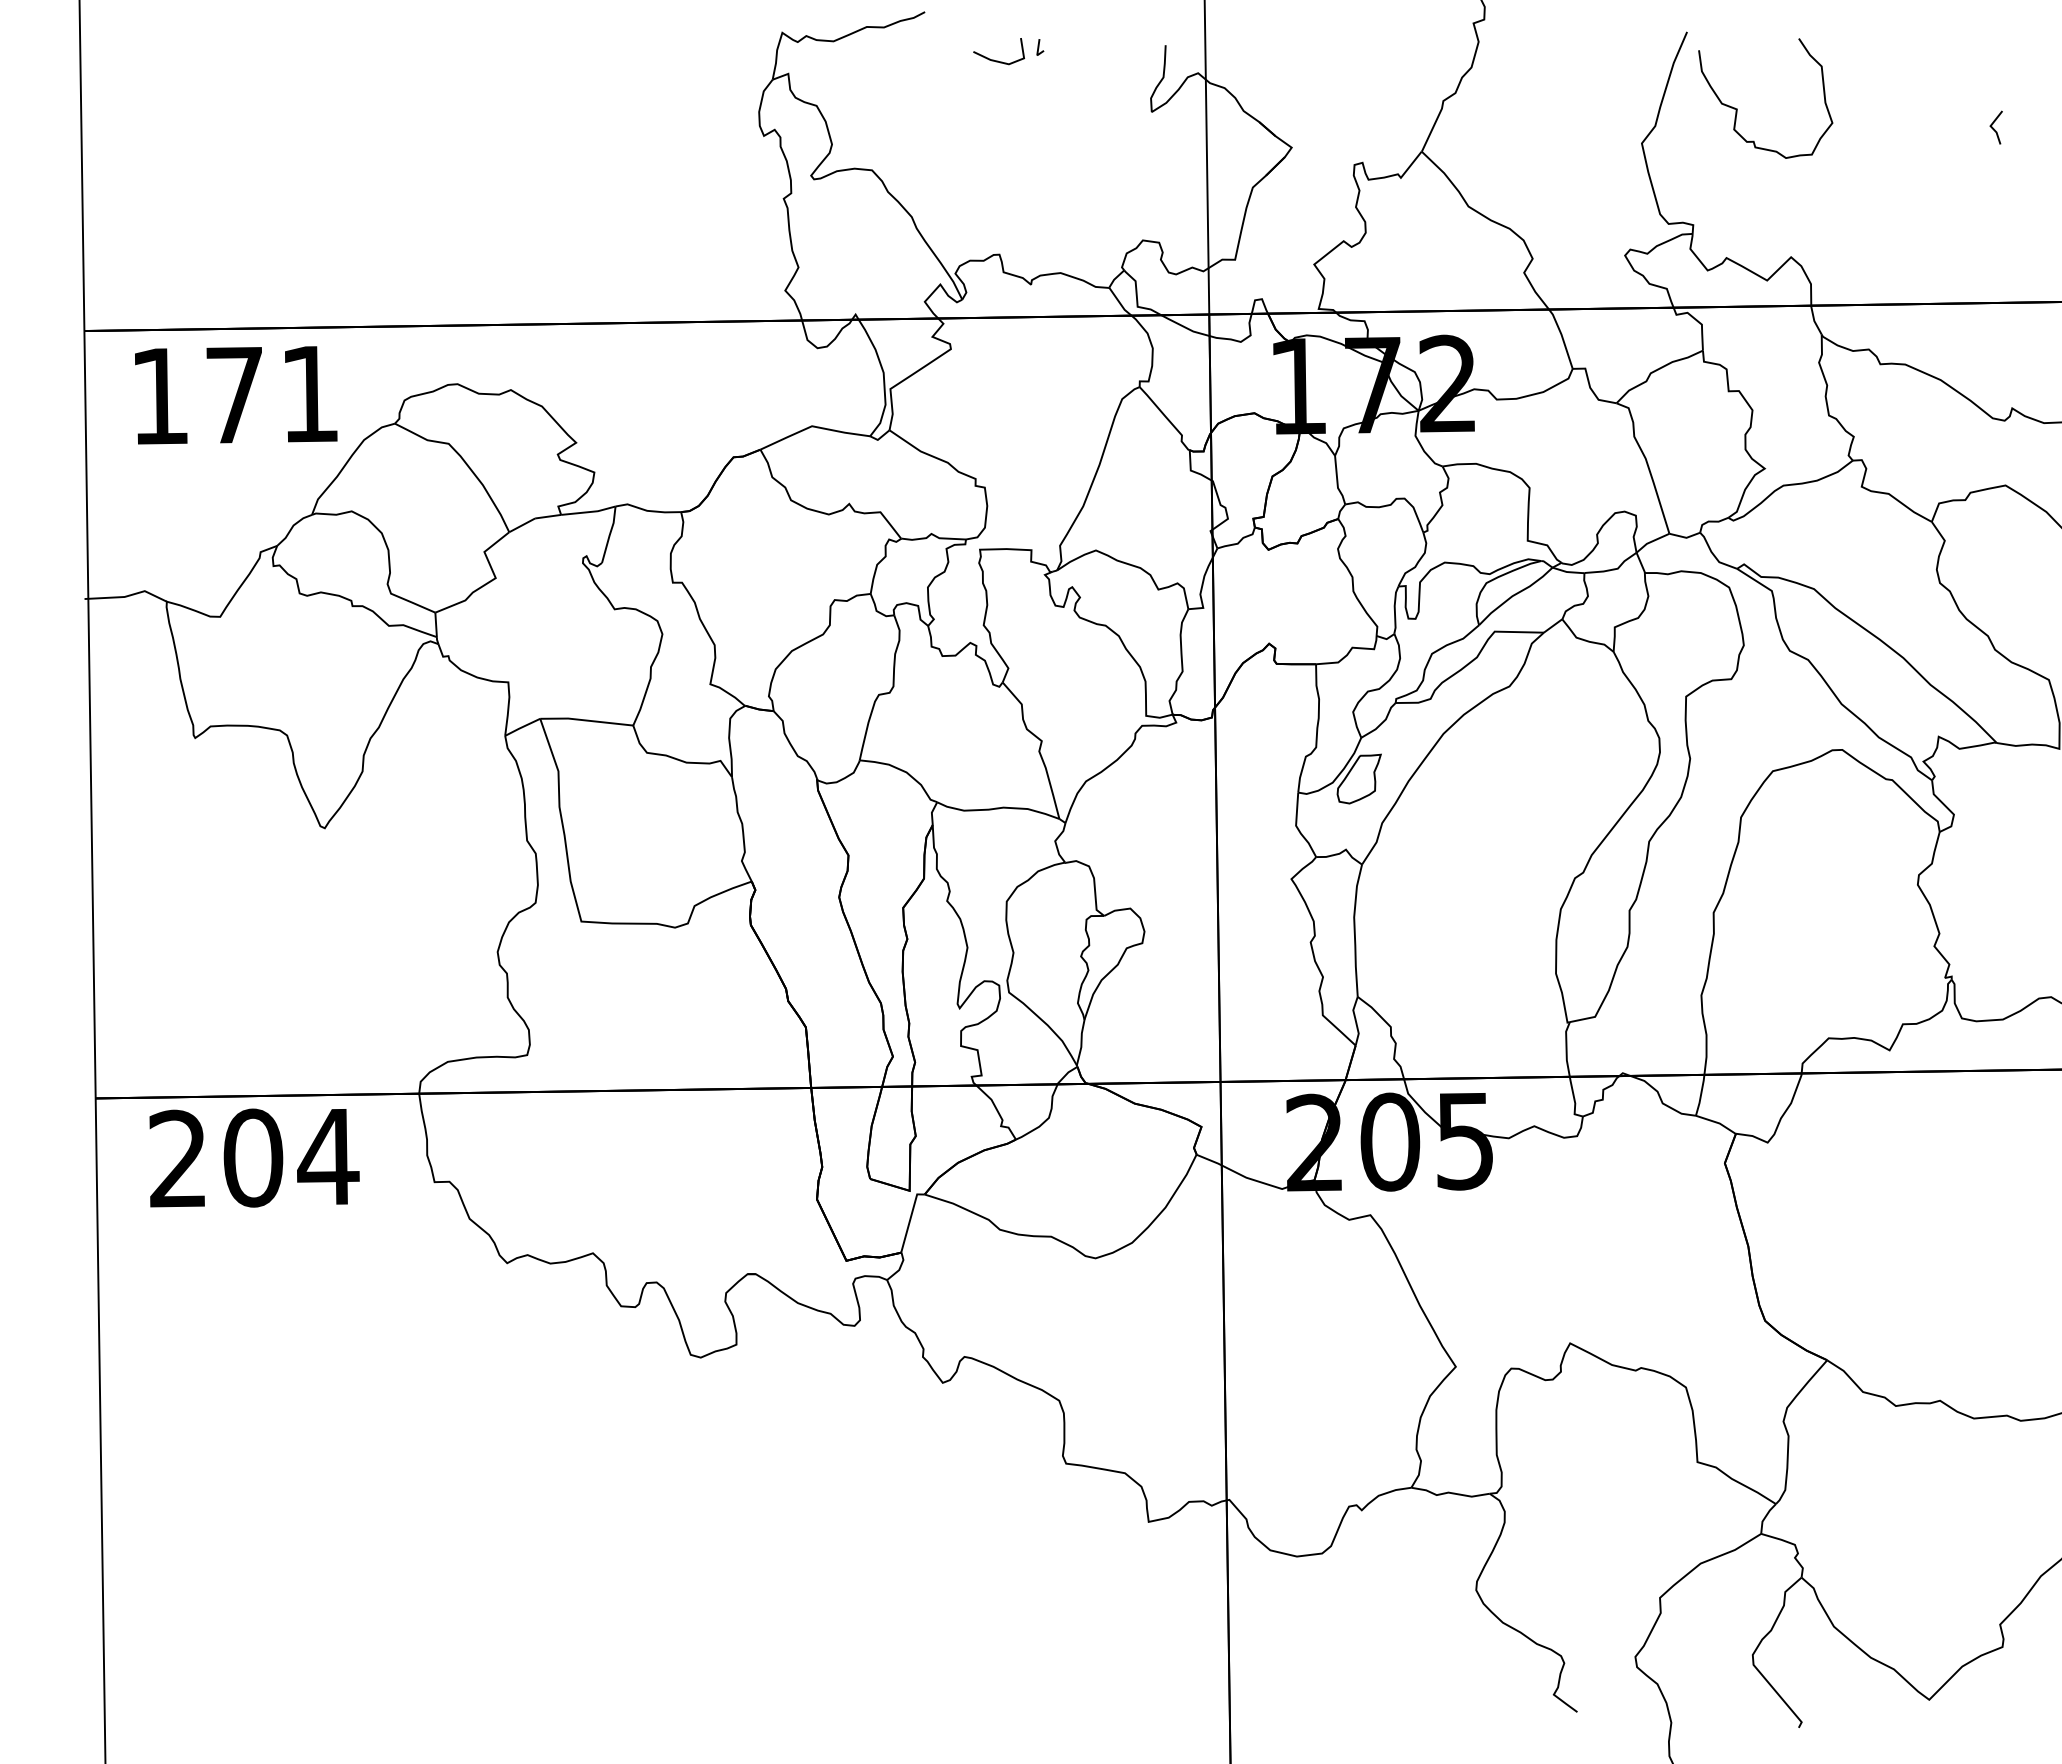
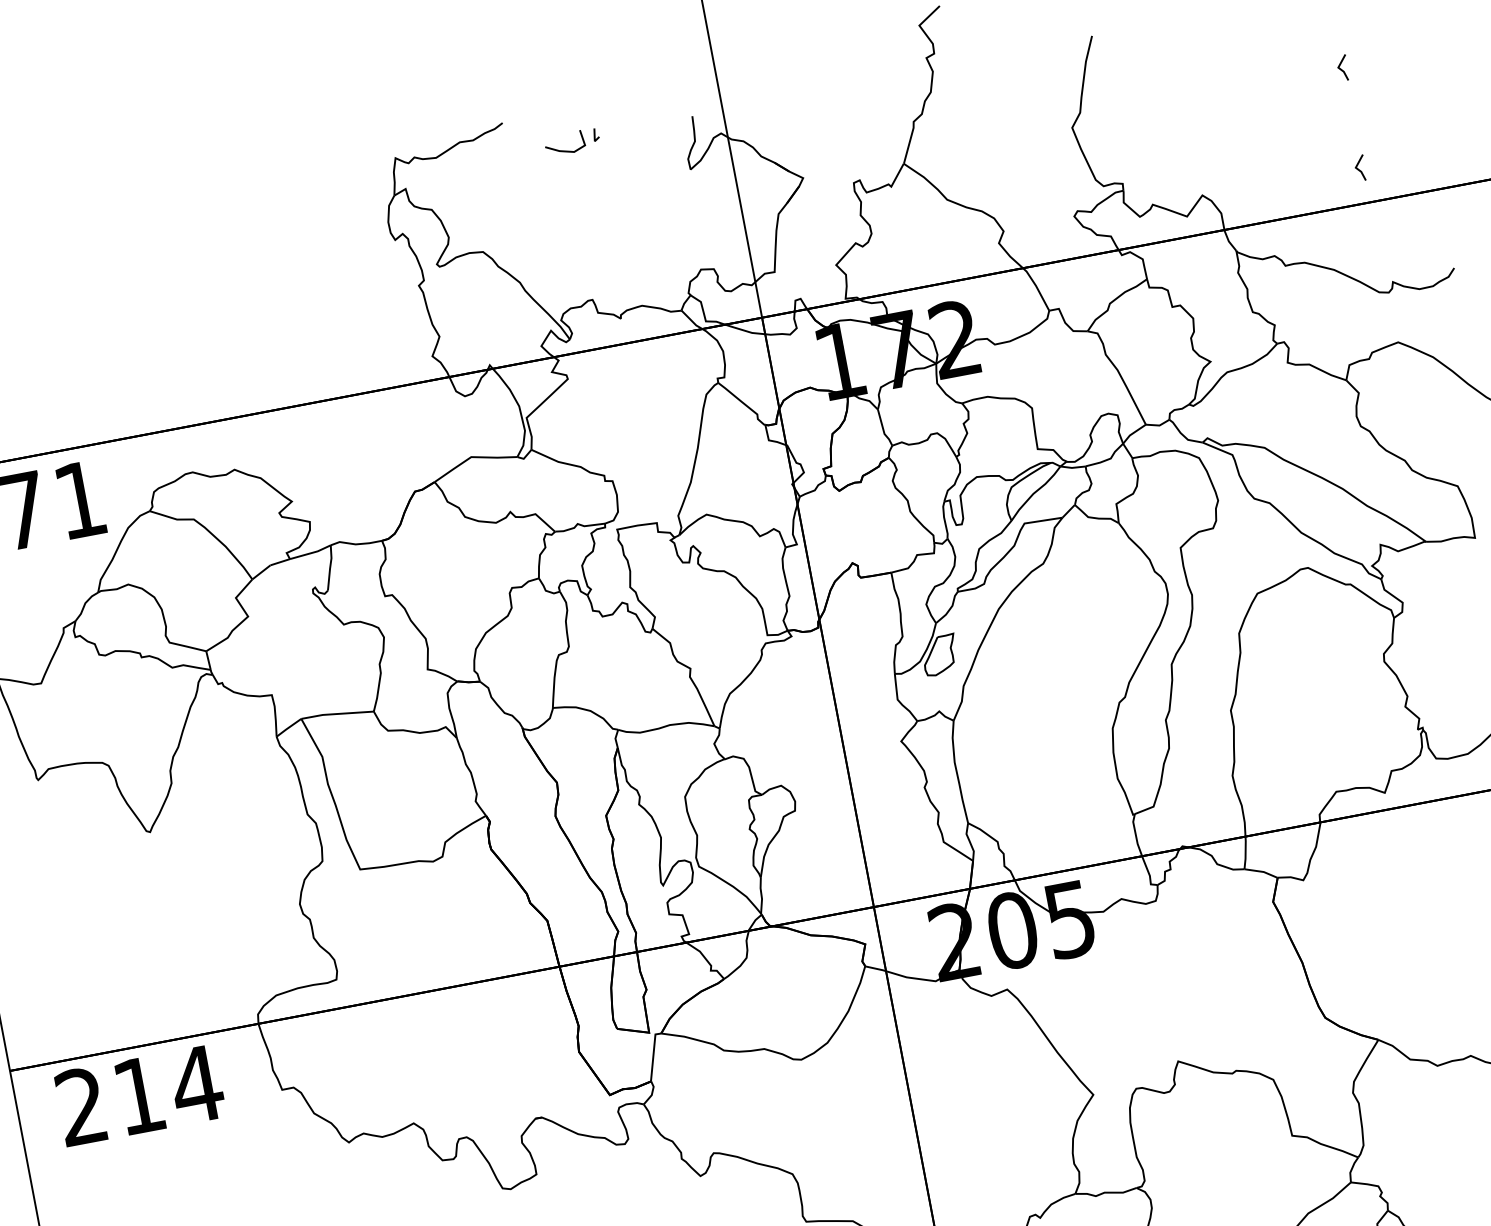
curve: (1737, 108) -> (1141, 88), removed
line: (1994, 258) -> (1359, 169), added
text: (253, 1157) -> (139, 1095), 204 -> 214

